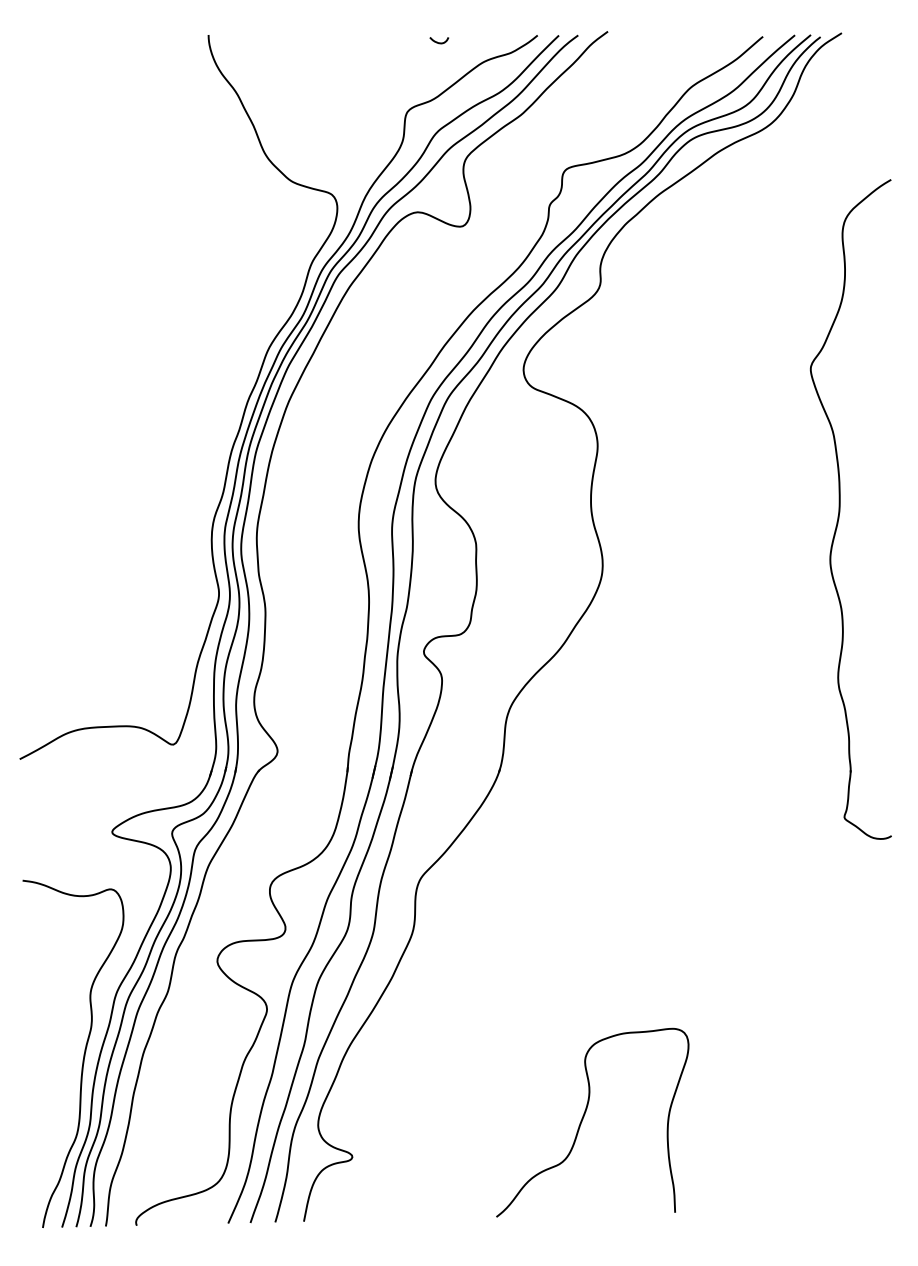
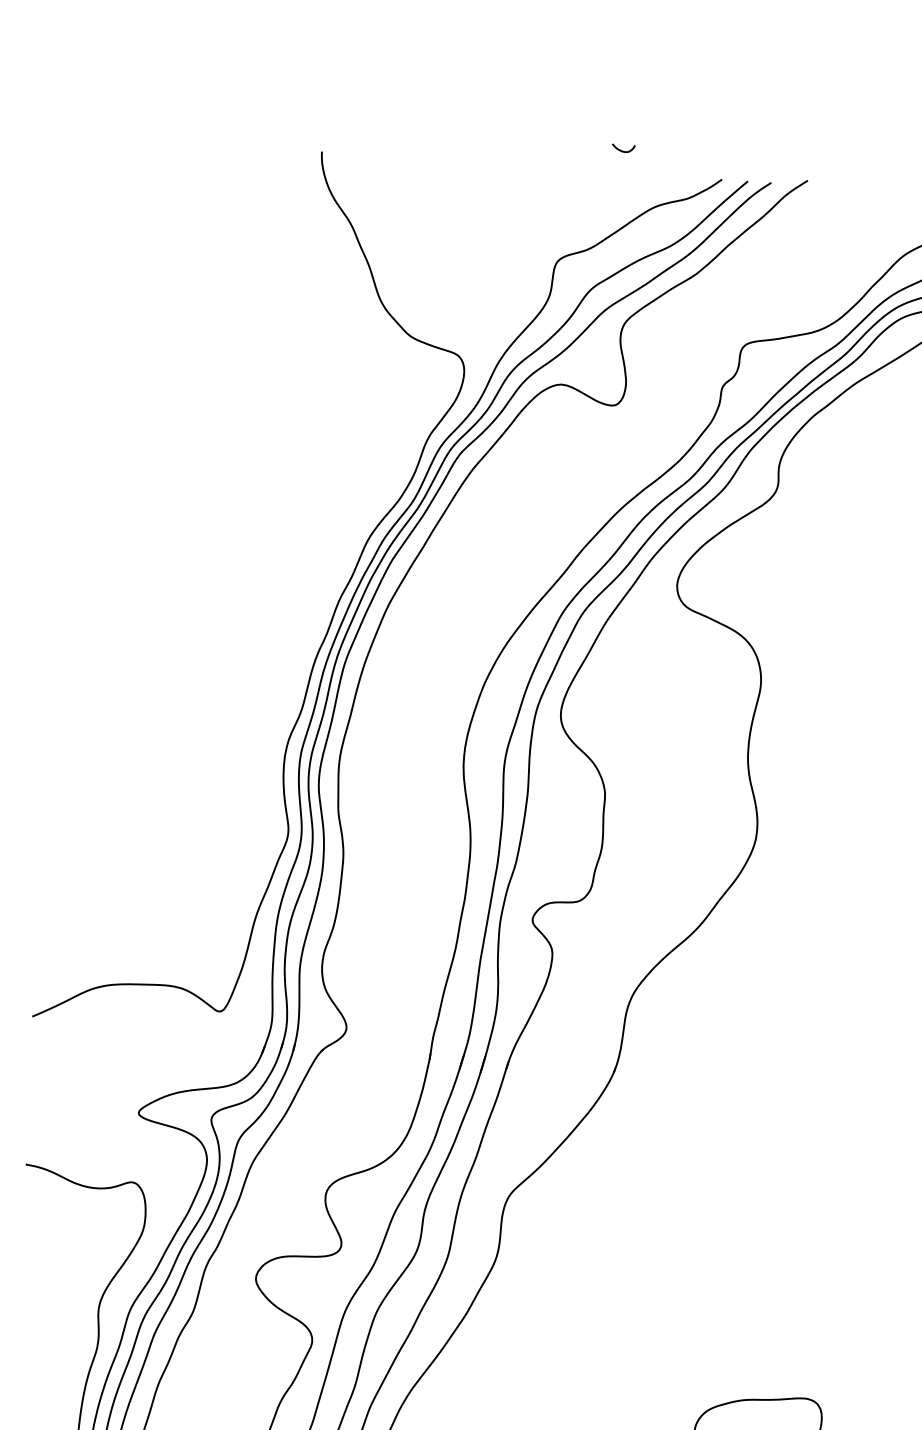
curve: (439, 42) -> (623, 150), moved

